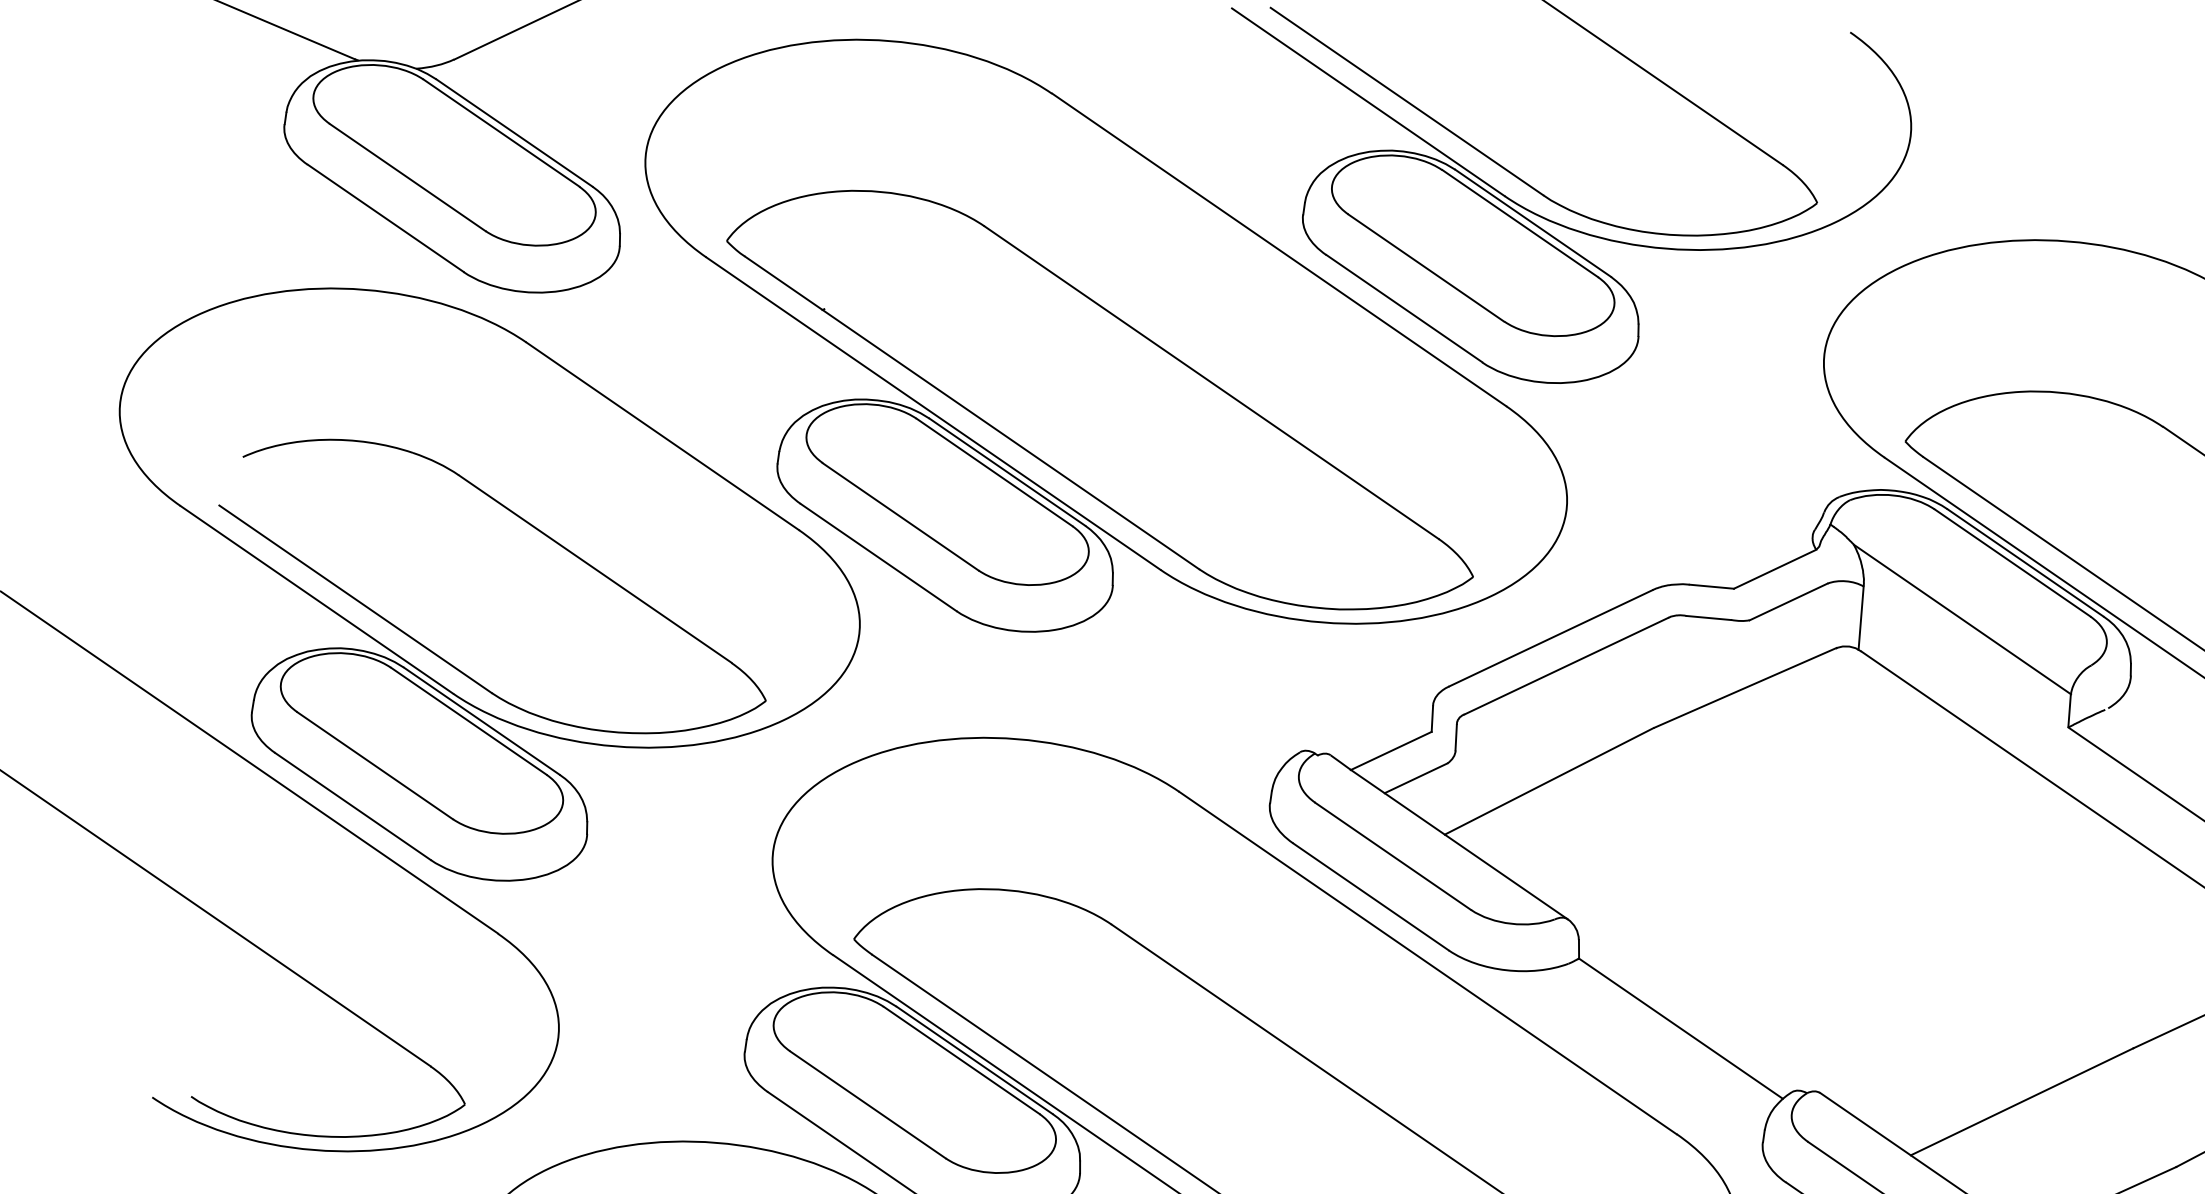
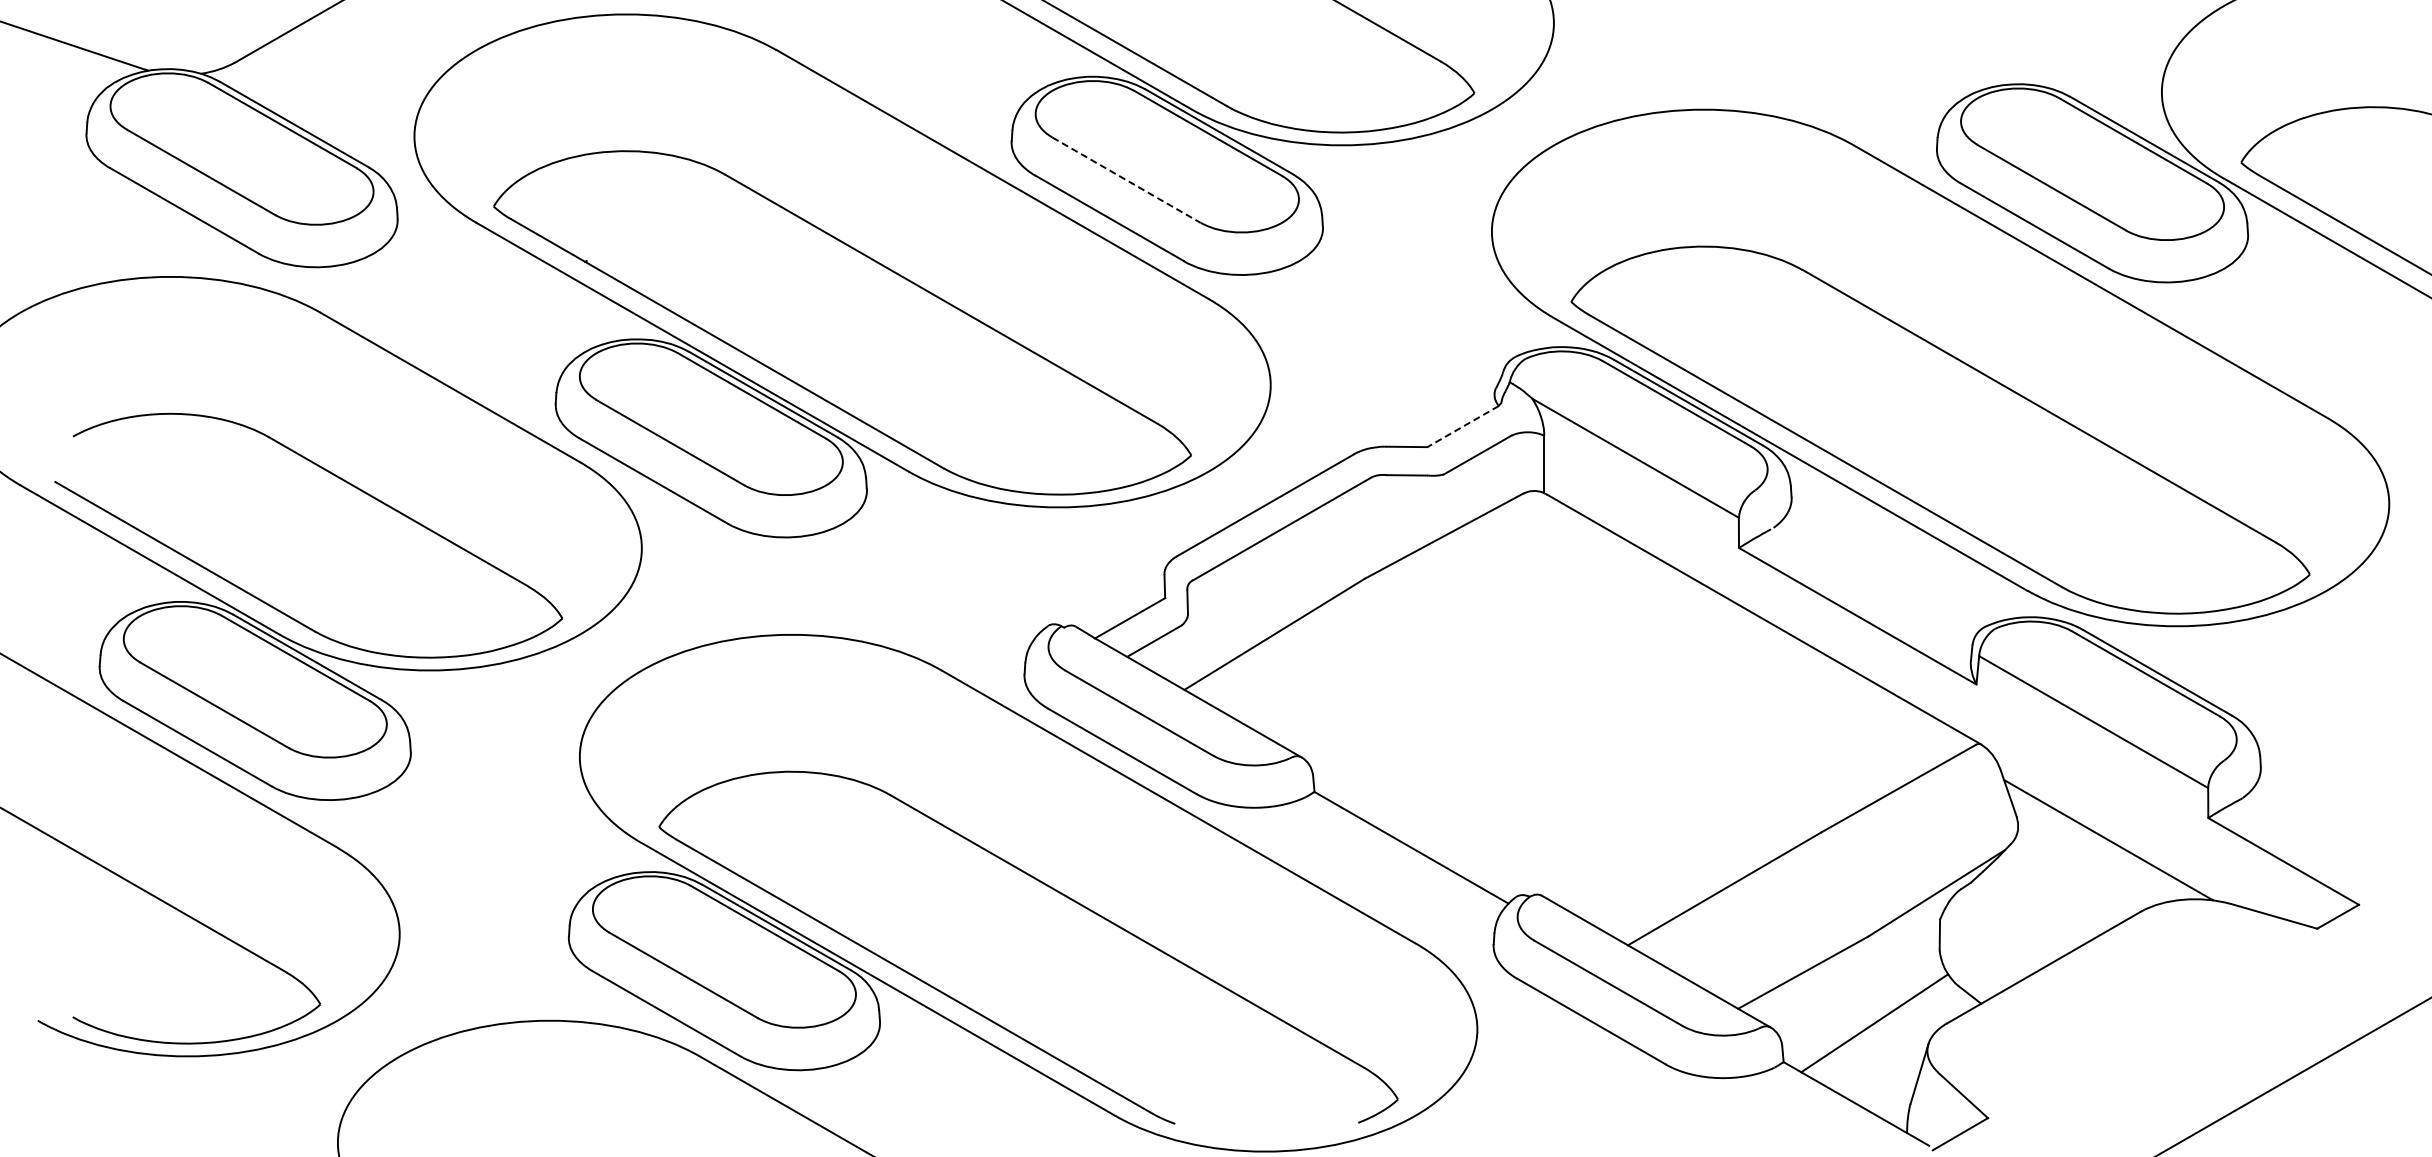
line: (1426, 268) -> (1126, 180), solid -> dashed
line: (1774, 569) -> (1462, 426), solid -> dashed

